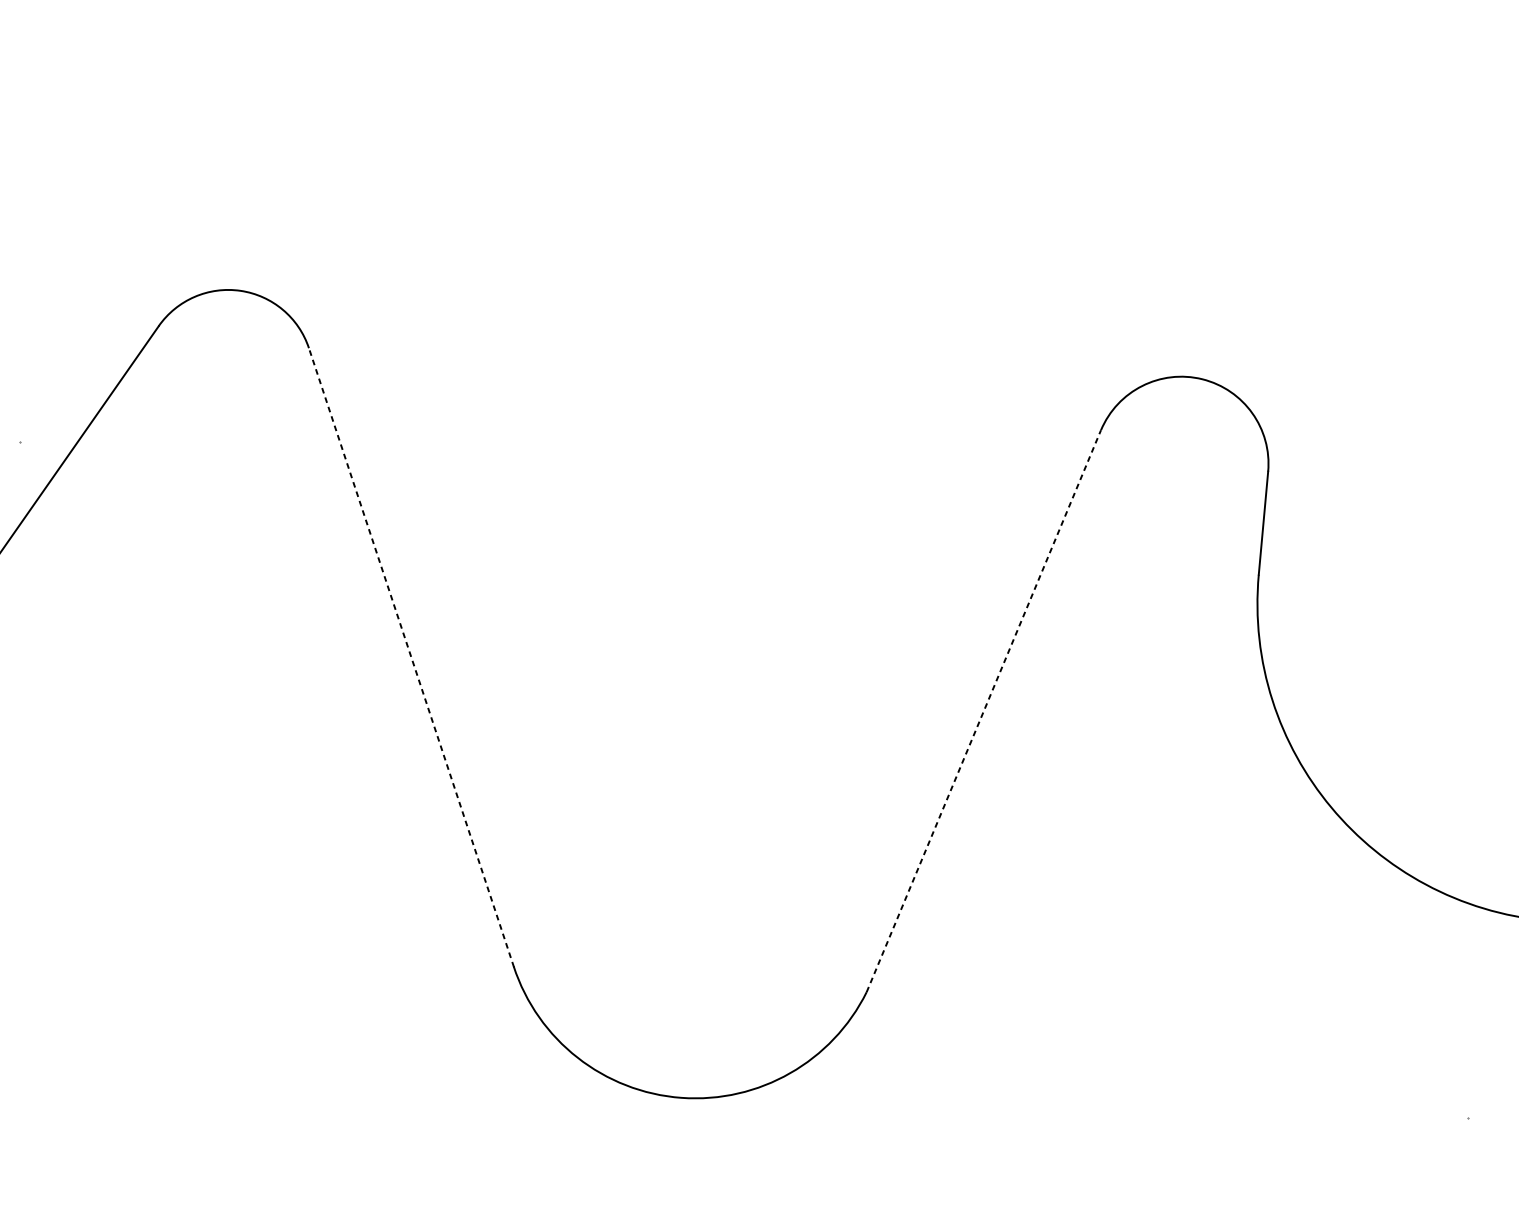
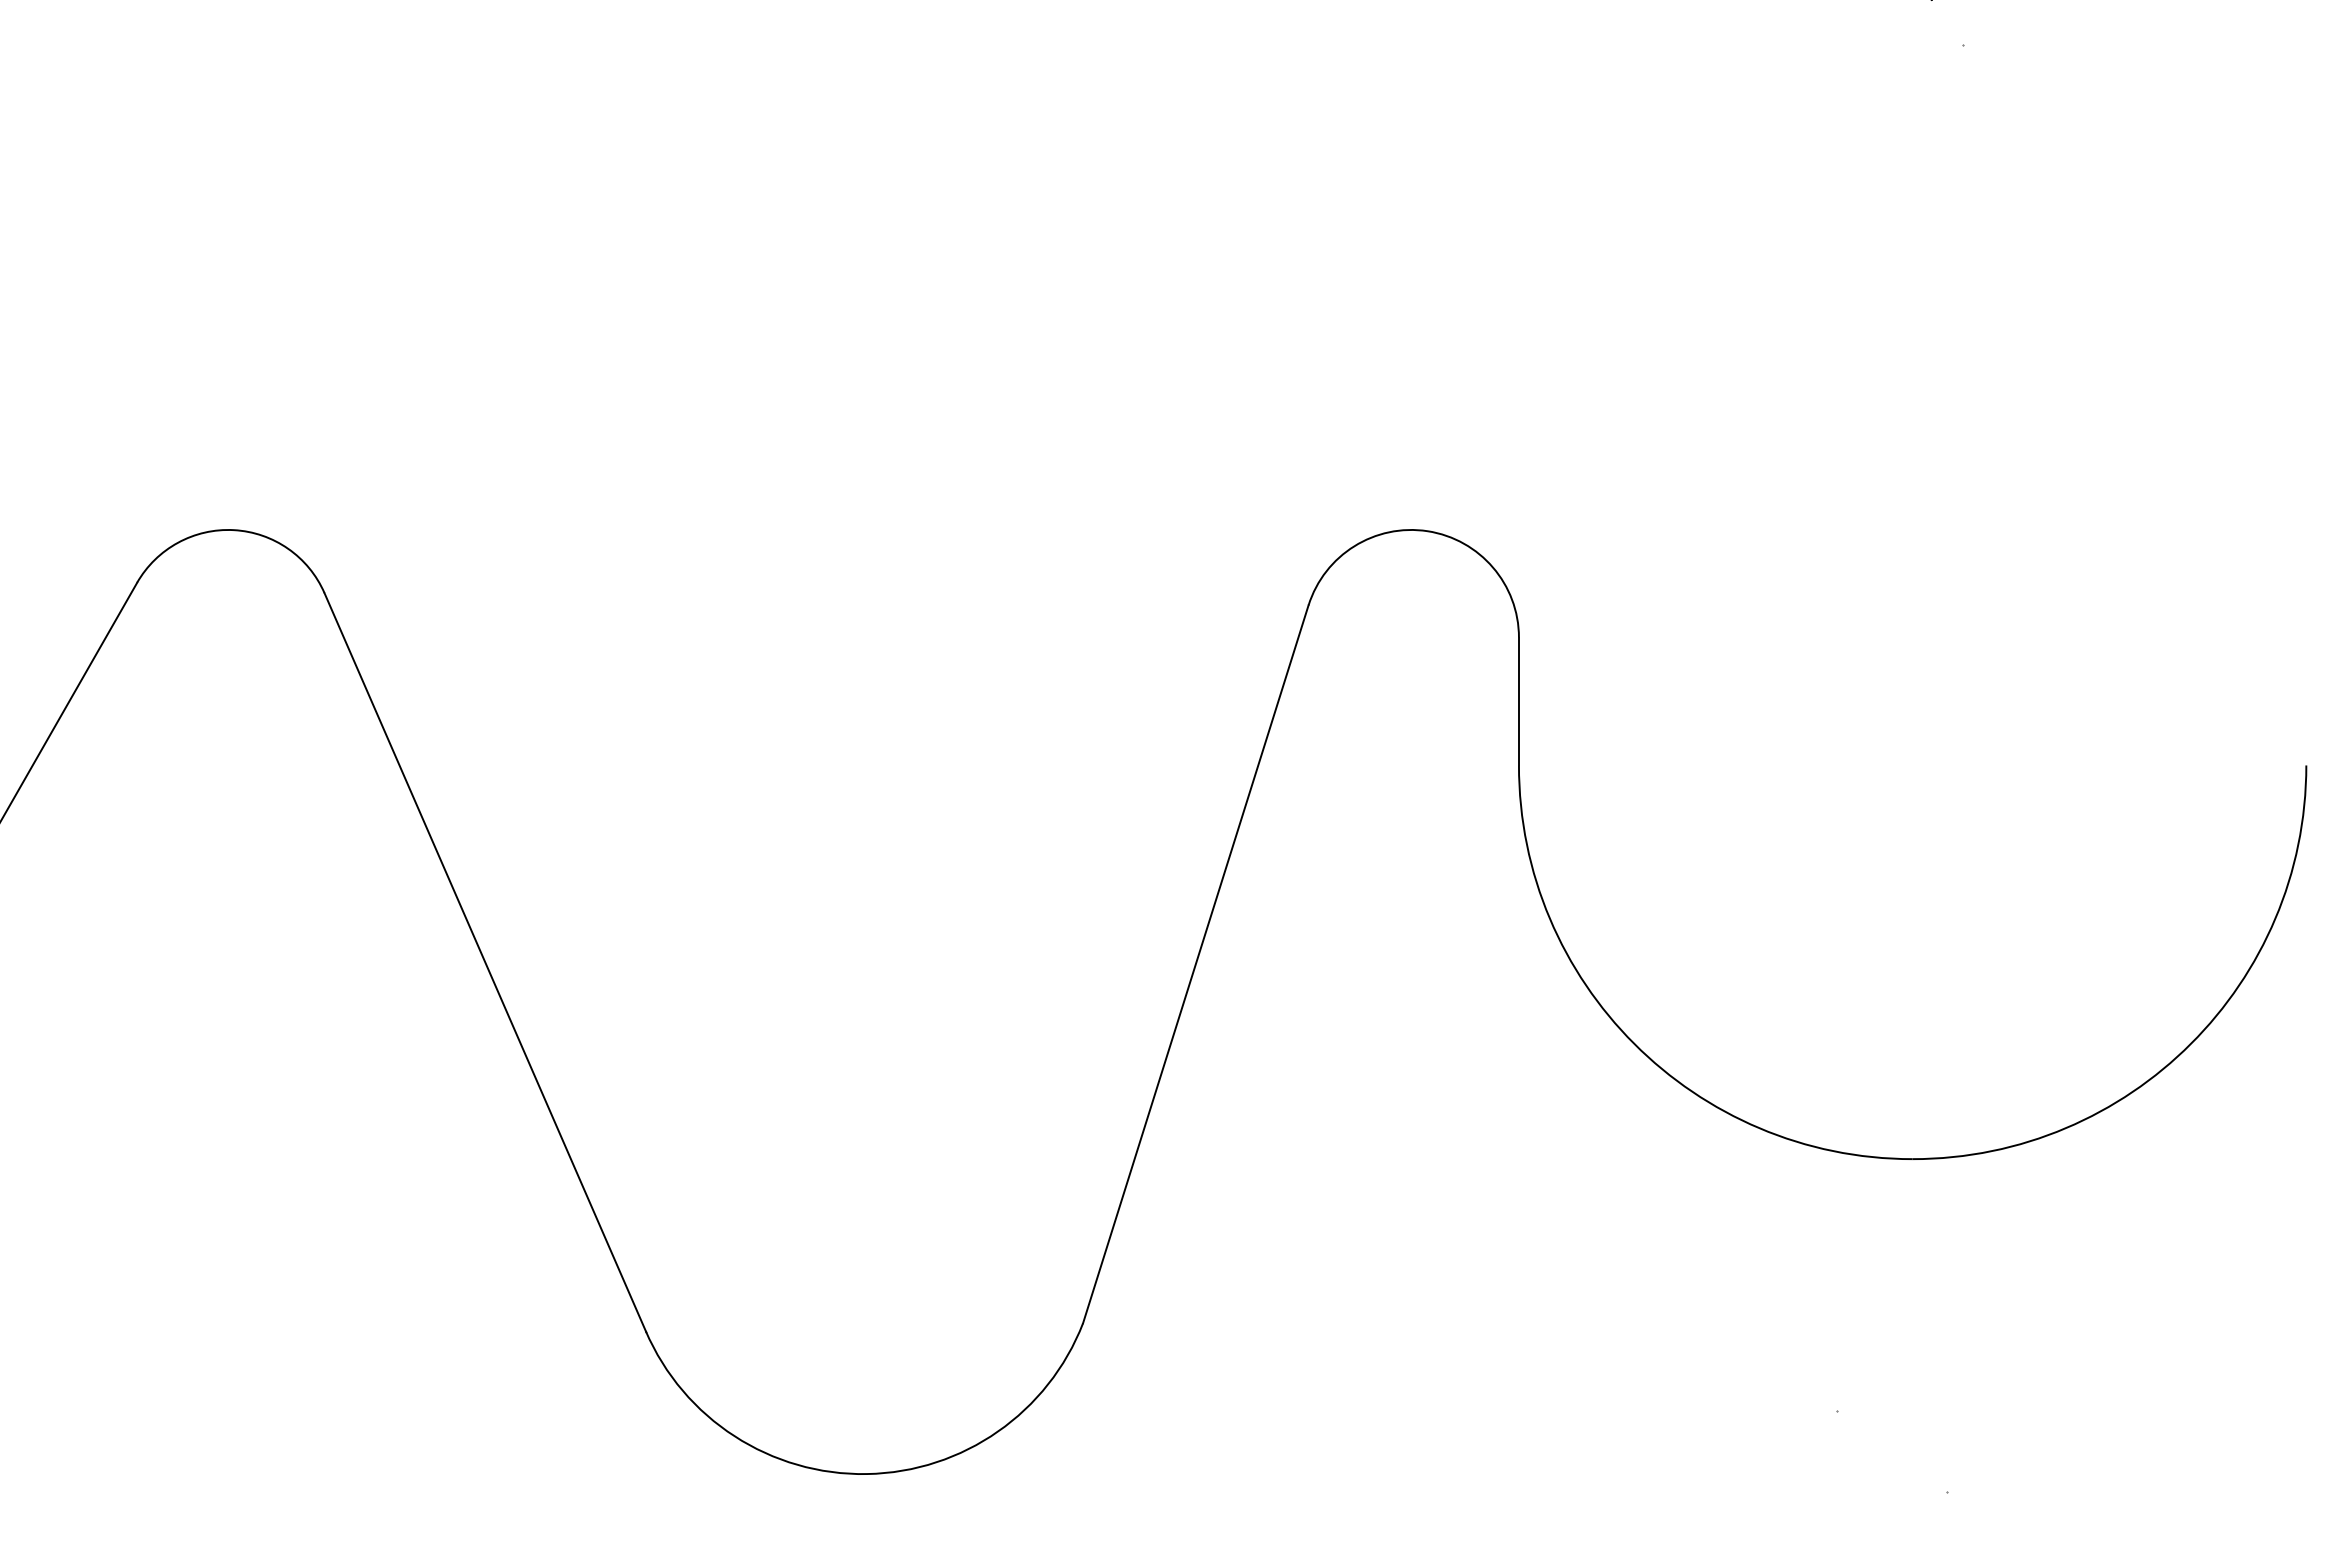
line: (411, 657) -> (485, 962), dashed -> solid
line: (983, 710) -> (1195, 963), dashed -> solid

